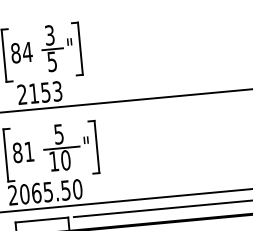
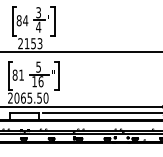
text: (51, 60) -> (38, 26), 5 -> 4
text: (64, 160) -> (40, 81), 10 -> 16

